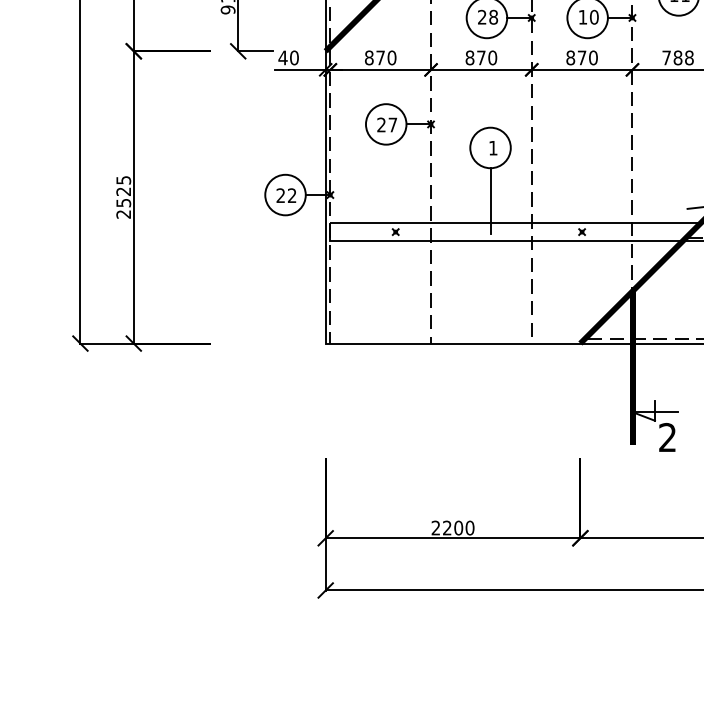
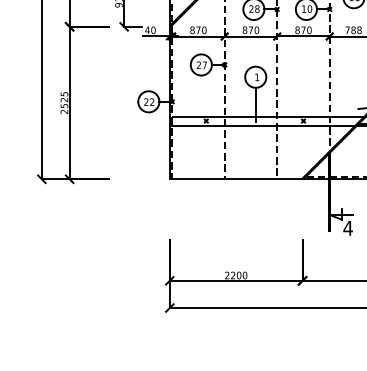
text: (666, 436) -> (347, 227), 2 -> 4

